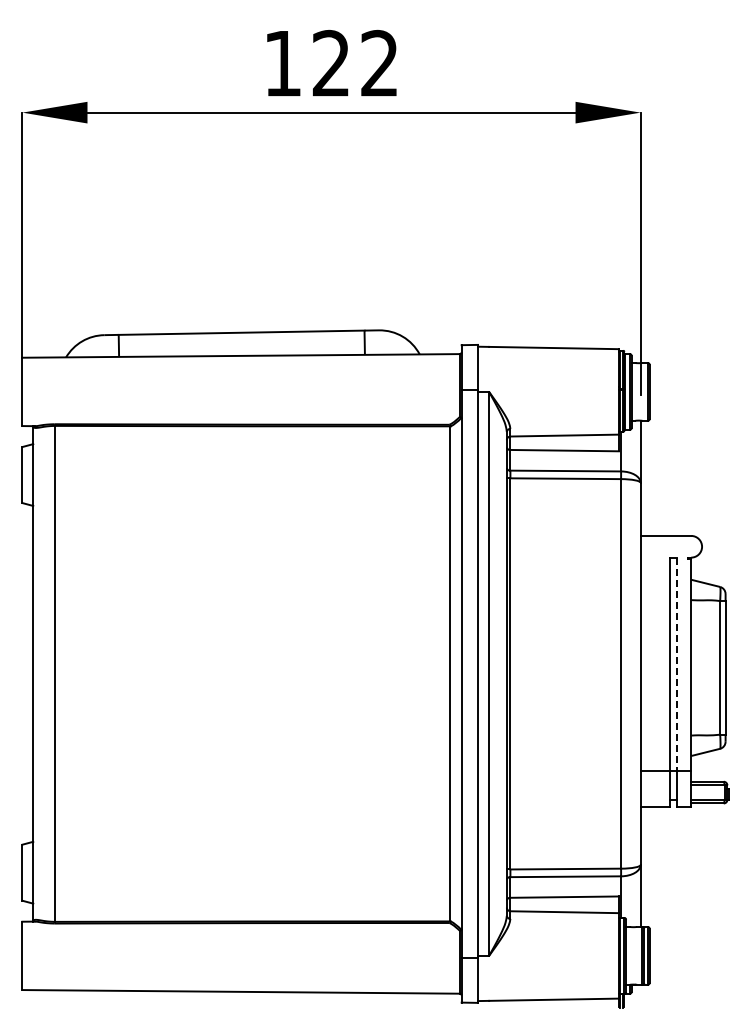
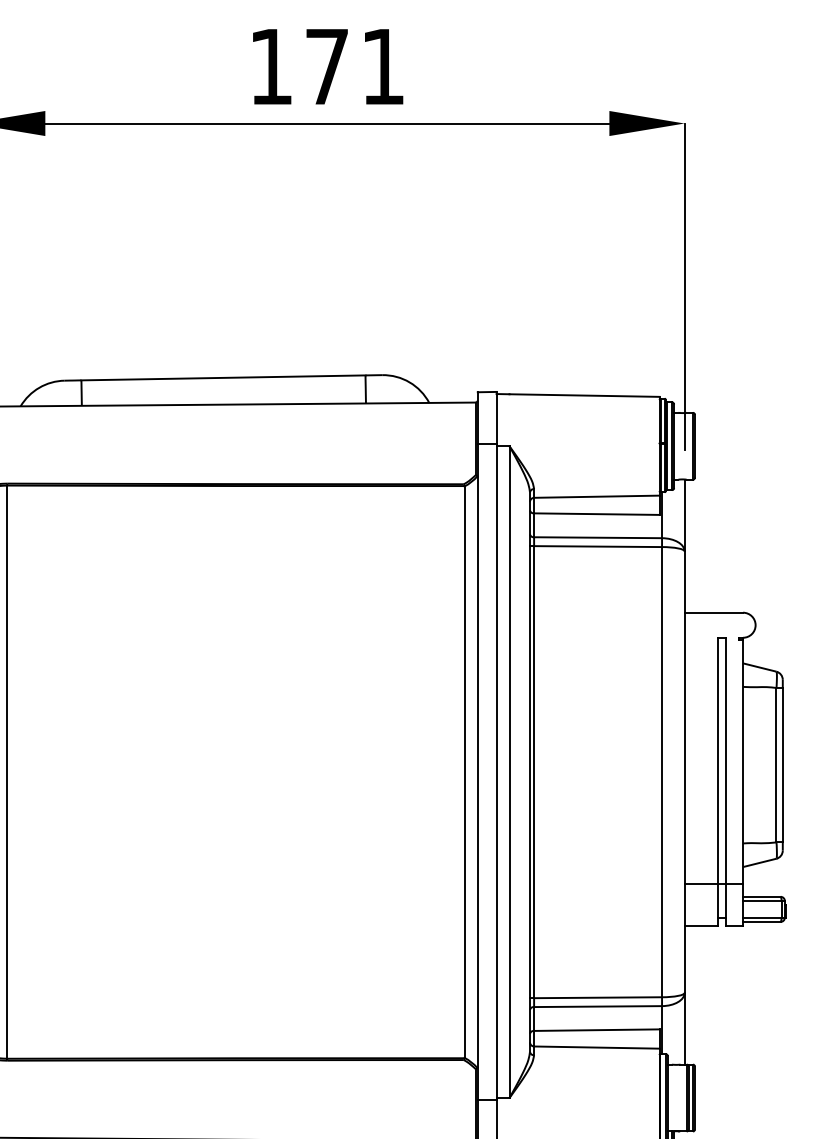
text: (354, 62) -> (353, 65), 122 -> 171
line: (676, 664) -> (726, 761), dashed -> solid

